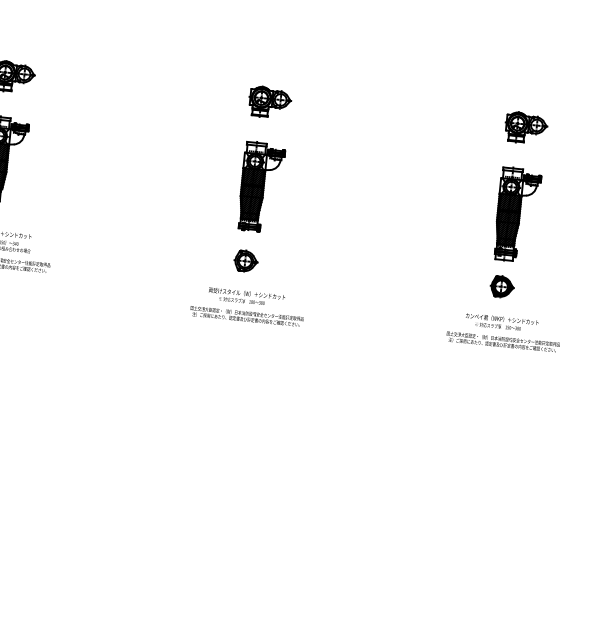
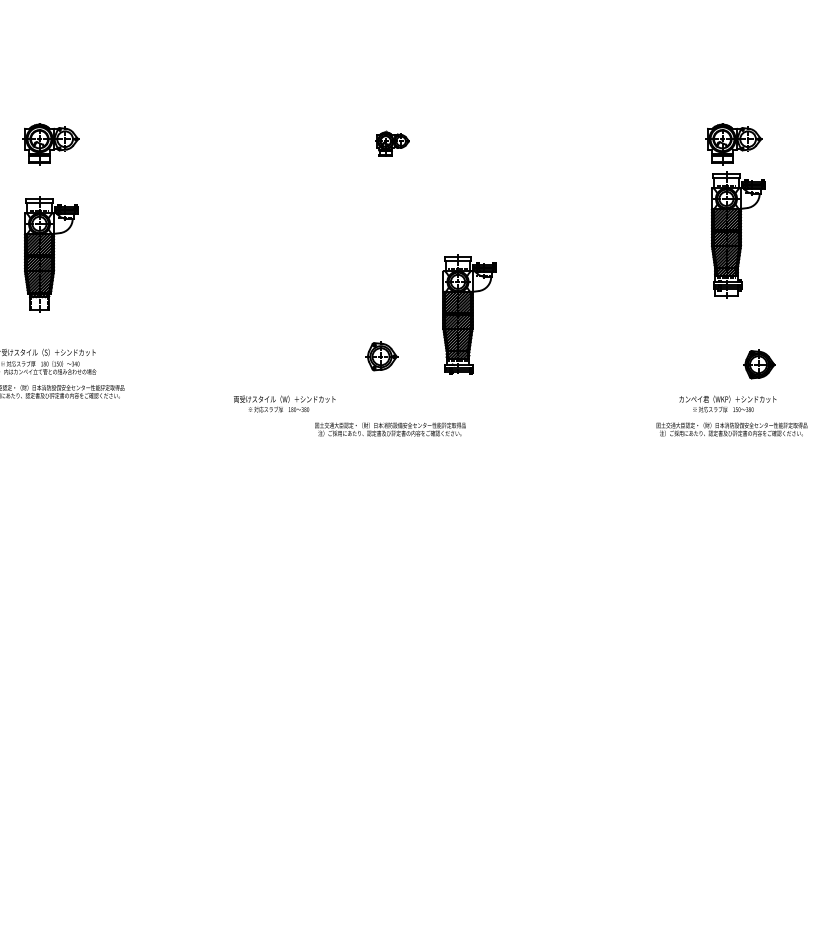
part: (269, 102) -> (392, 144), size x0.6
part: (261, 186) -> (469, 314), moved
part: (516, 214) -> (737, 234), moved
part: (502, 286) -> (759, 364), moved
text: (246, 296) -> (284, 403), moved

